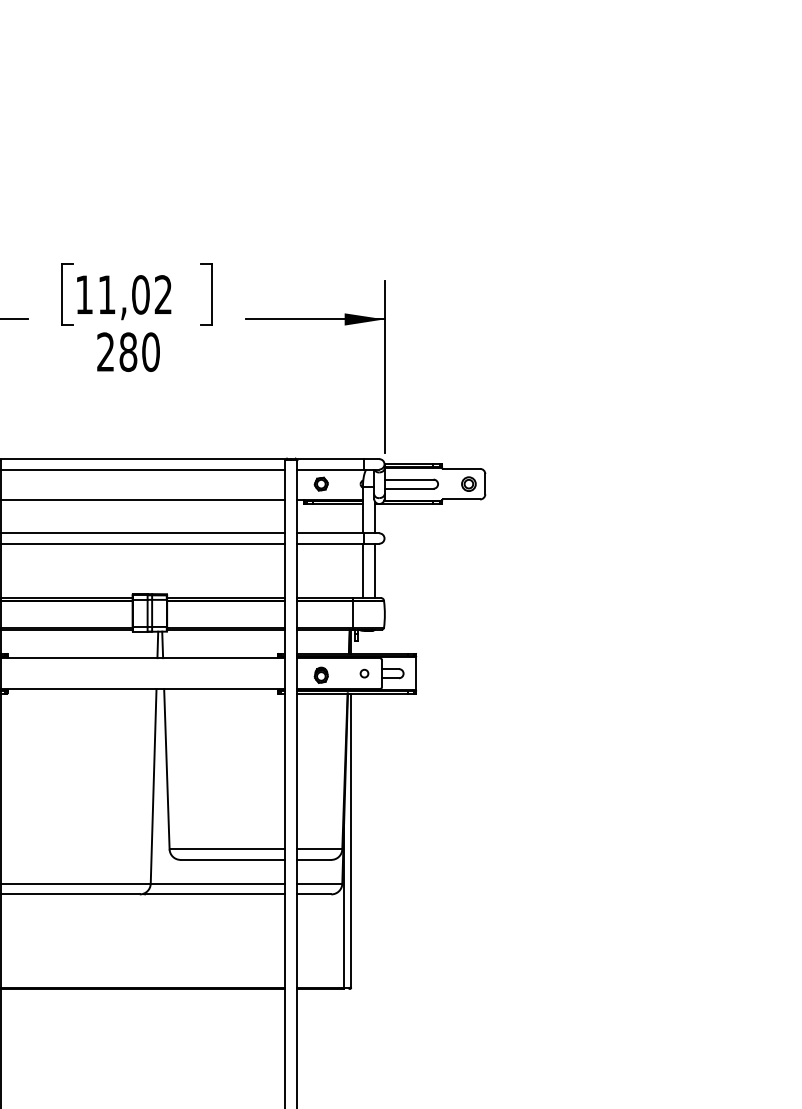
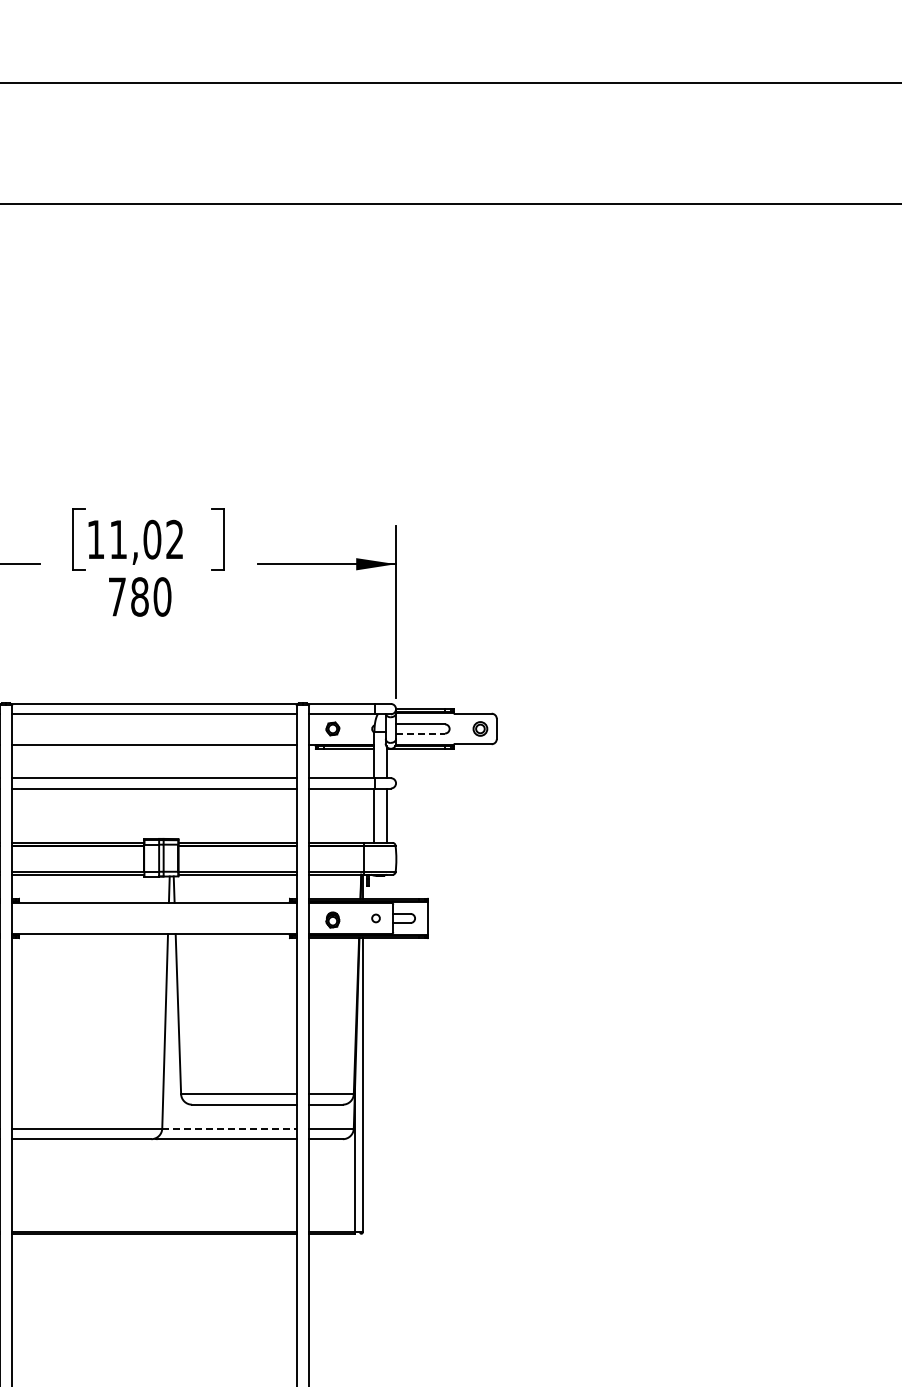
text: (104, 351) -> (116, 596), 280 -> 780
line: (408, 488) -> (420, 733), solid -> dashed
line: (218, 883) -> (230, 1128), solid -> dashed

